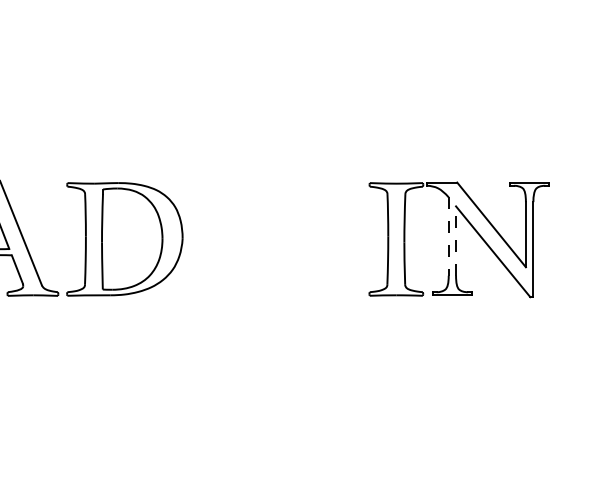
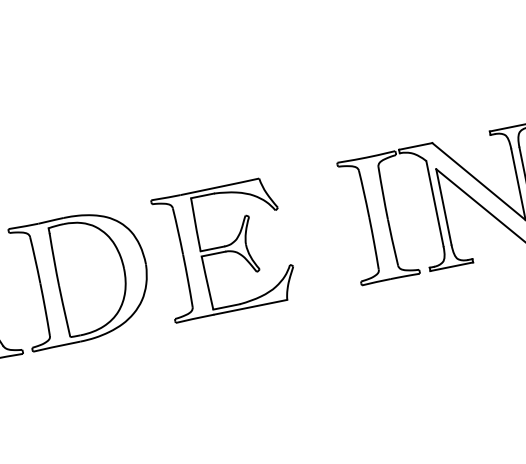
line: (448, 237) -> (434, 204), dashed -> solid
part: (254, 239) -> (224, 249), added
line: (456, 241) -> (444, 207), dashed -> solid

